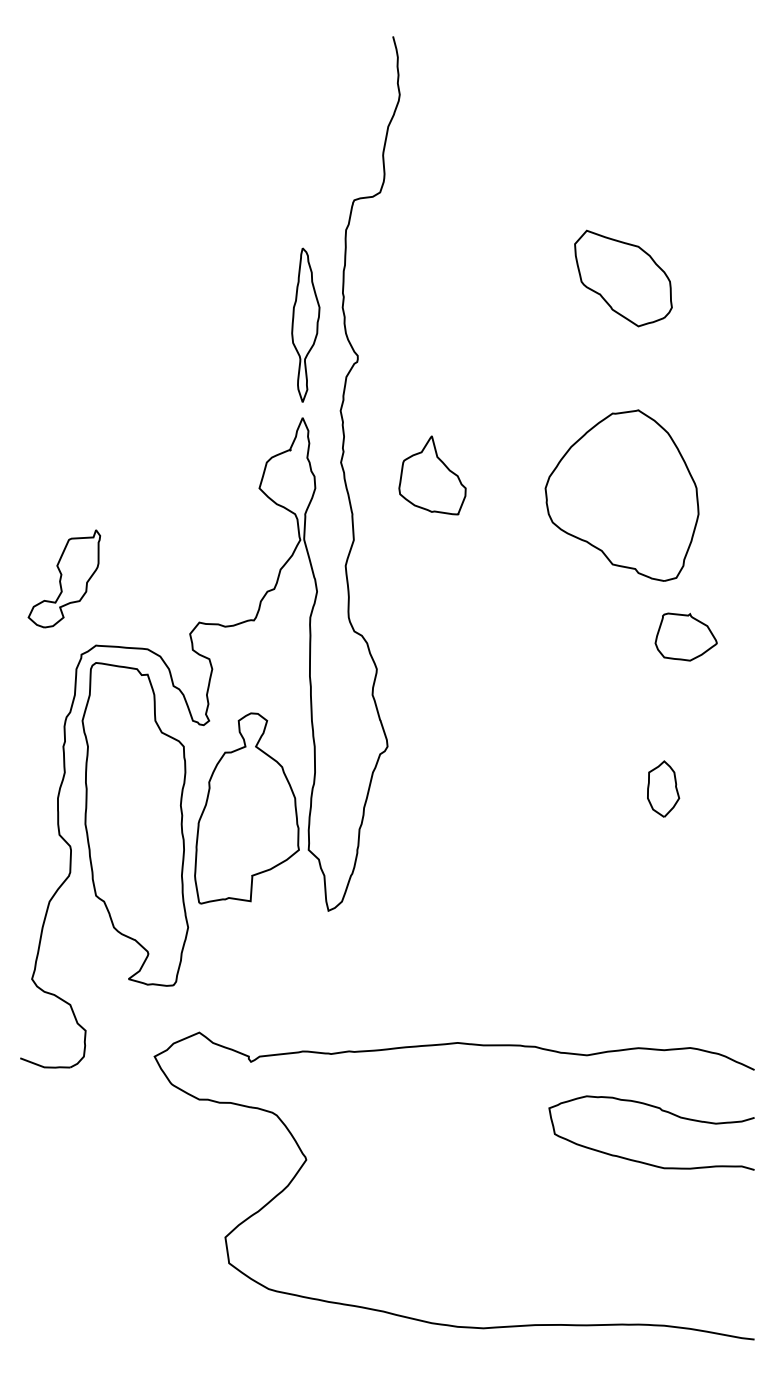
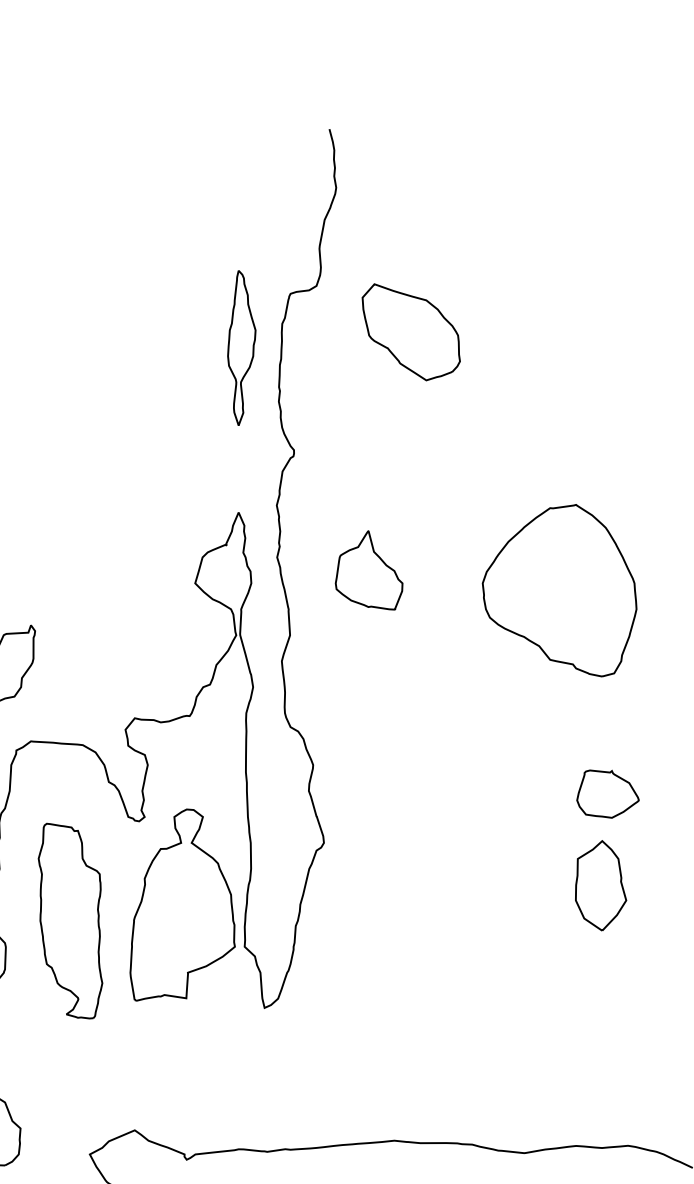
part: (623, 278) -> (411, 332), moved
part: (305, 324) -> (241, 347), moved
part: (685, 636) -> (607, 793), moved
part: (663, 788) -> (601, 884), size x1.6
part: (135, 824) -> (70, 921), size x0.6

